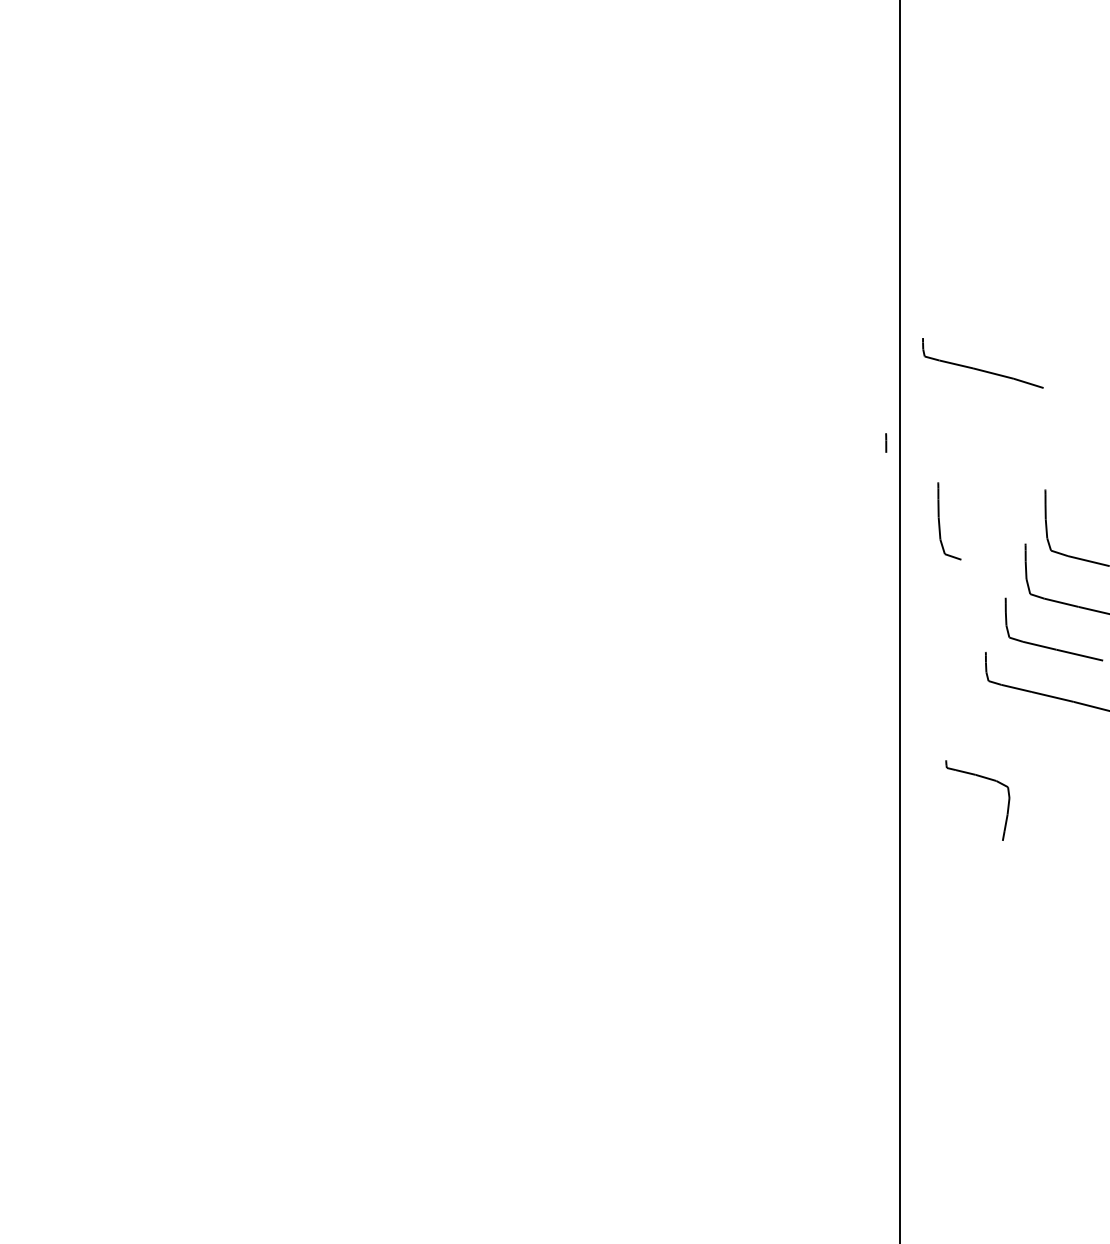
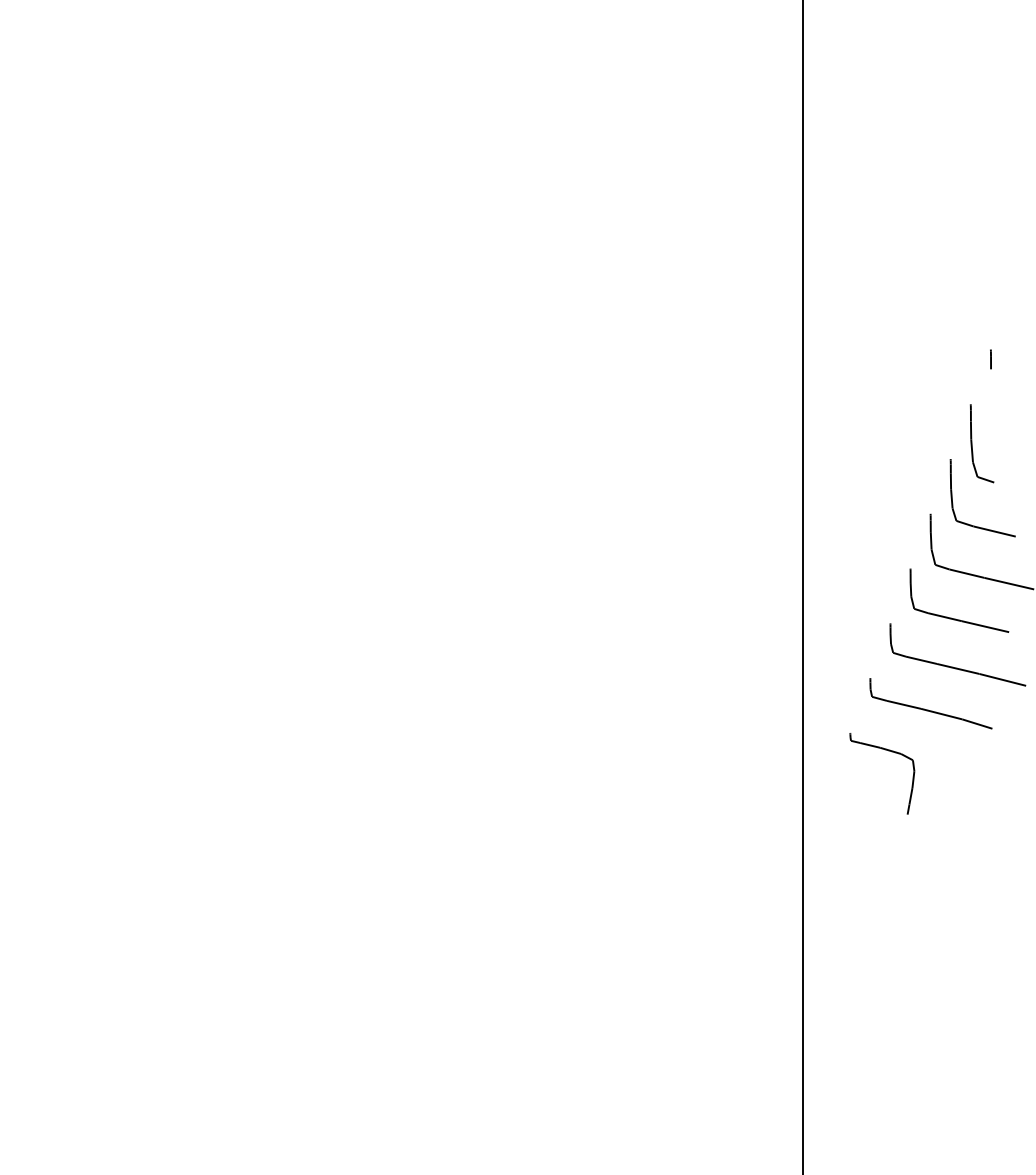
part: (982, 363) -> (930, 703), moved
line: (886, 442) -> (991, 358), moved
part: (940, 523) -> (973, 445), moved

